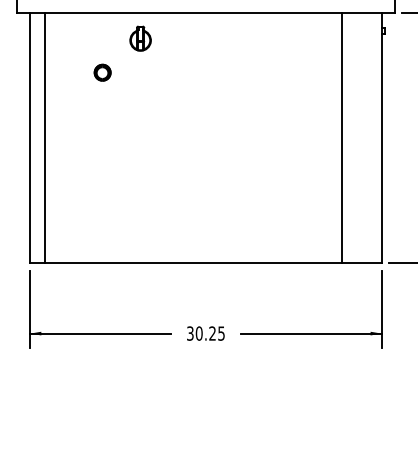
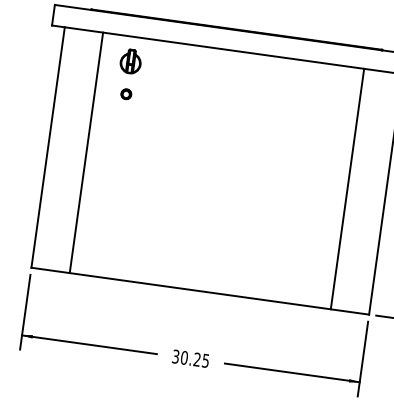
part: (140, 38) -> (130, 61), moved
part: (102, 72) -> (126, 94), size x0.62
line: (45, 137) -> (86, 152), moved

